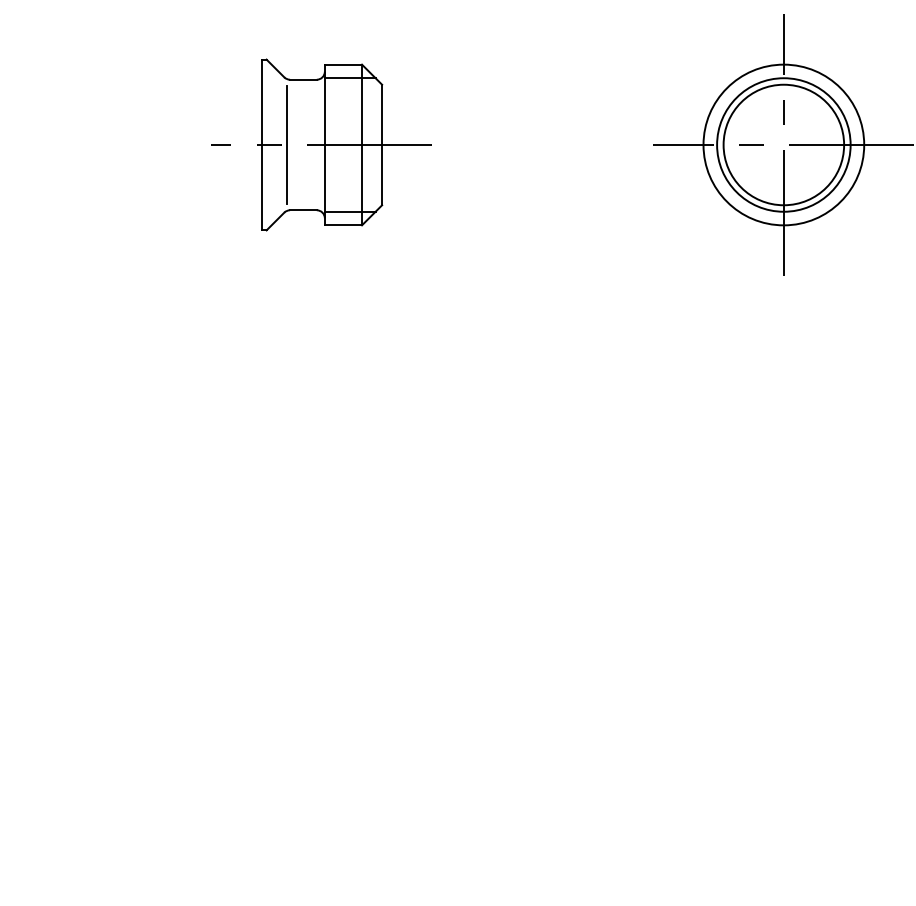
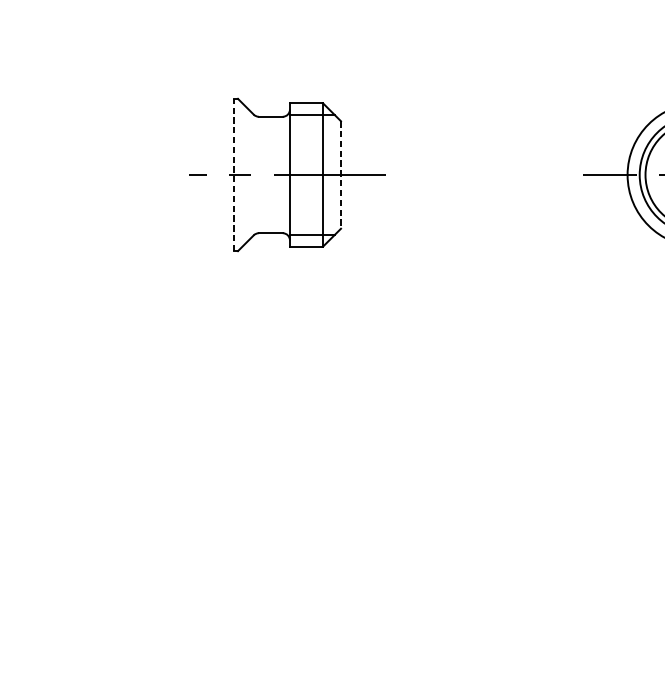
line: (261, 144) -> (233, 174), solid -> dashed
line: (286, 144) -> (255, 174), removed
line: (382, 145) -> (341, 175), solid -> dashed

